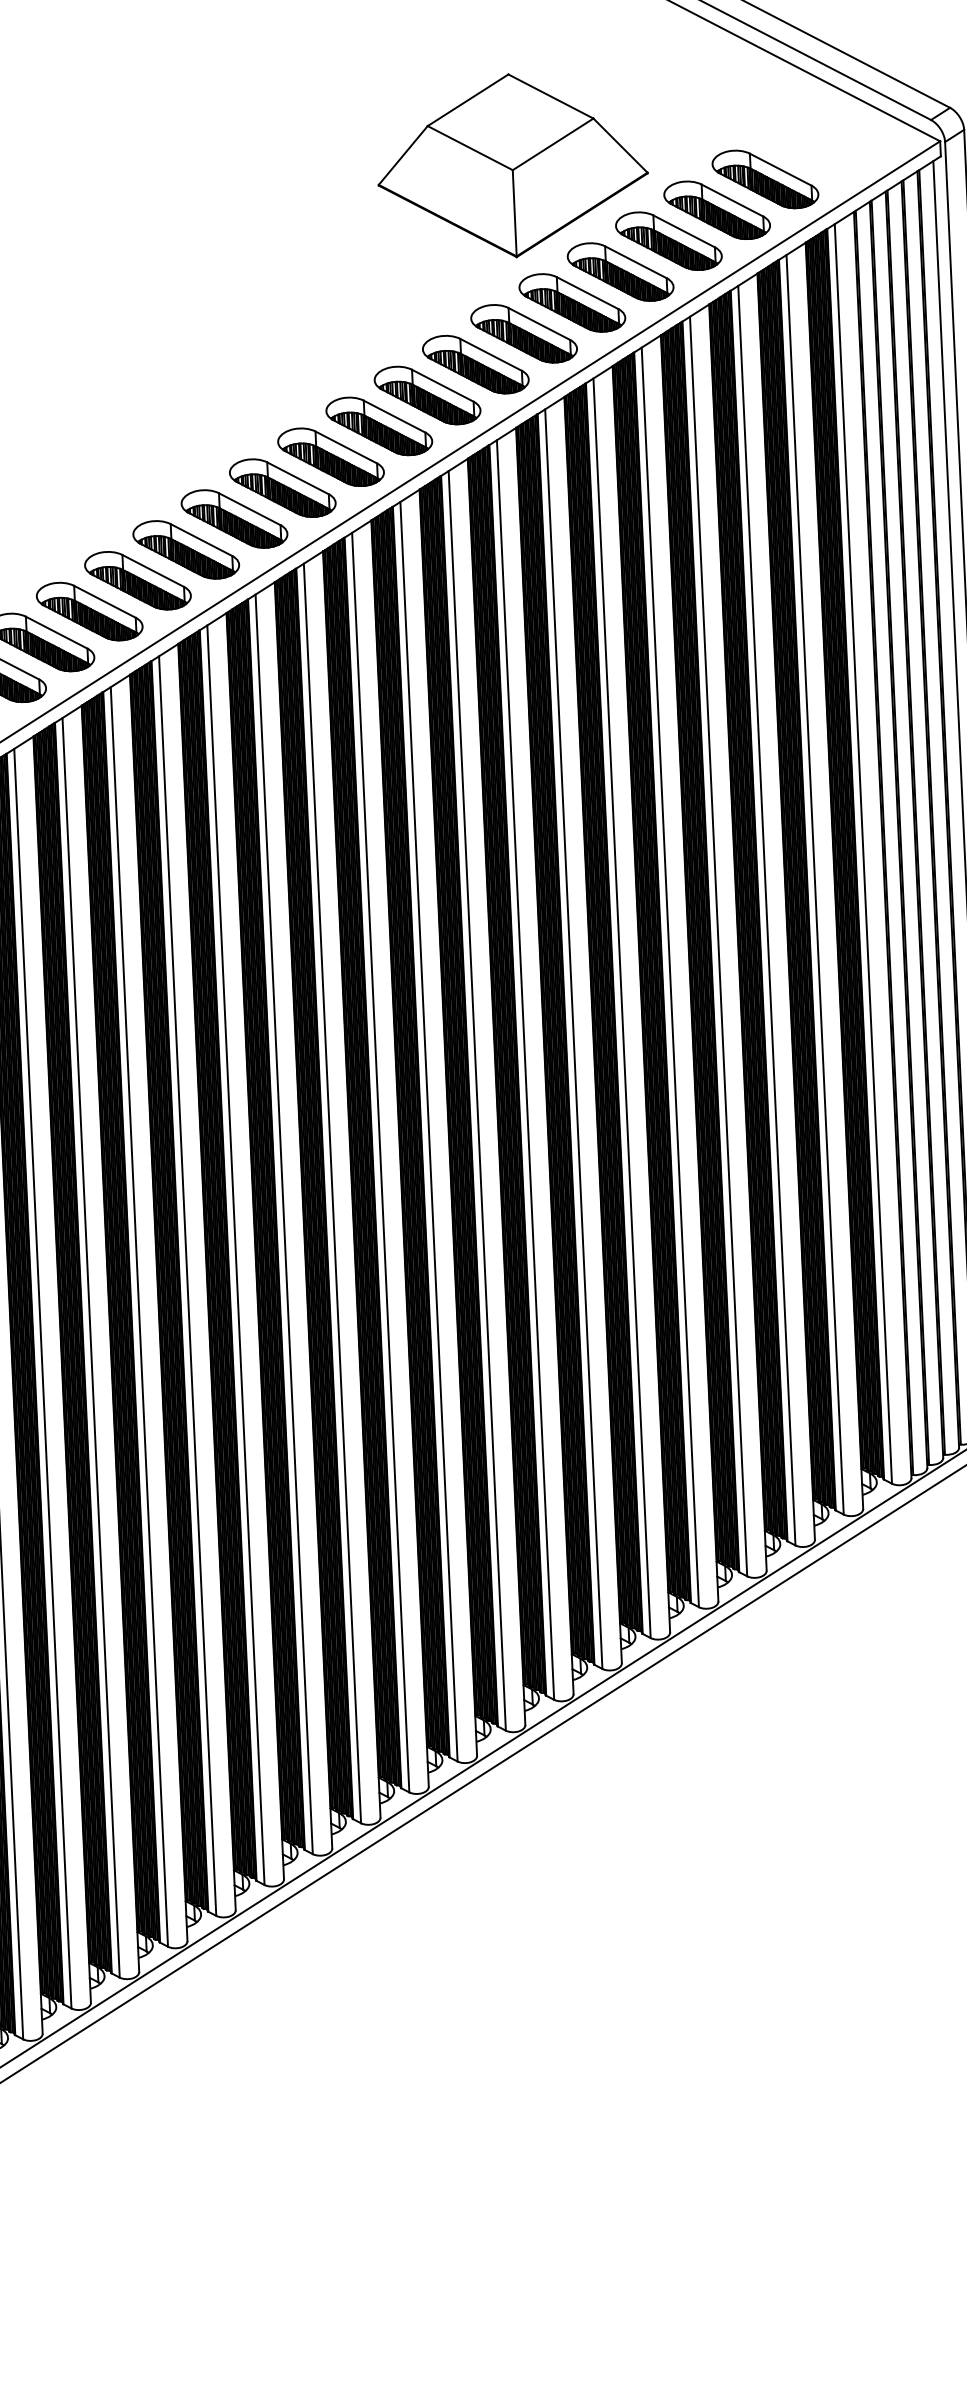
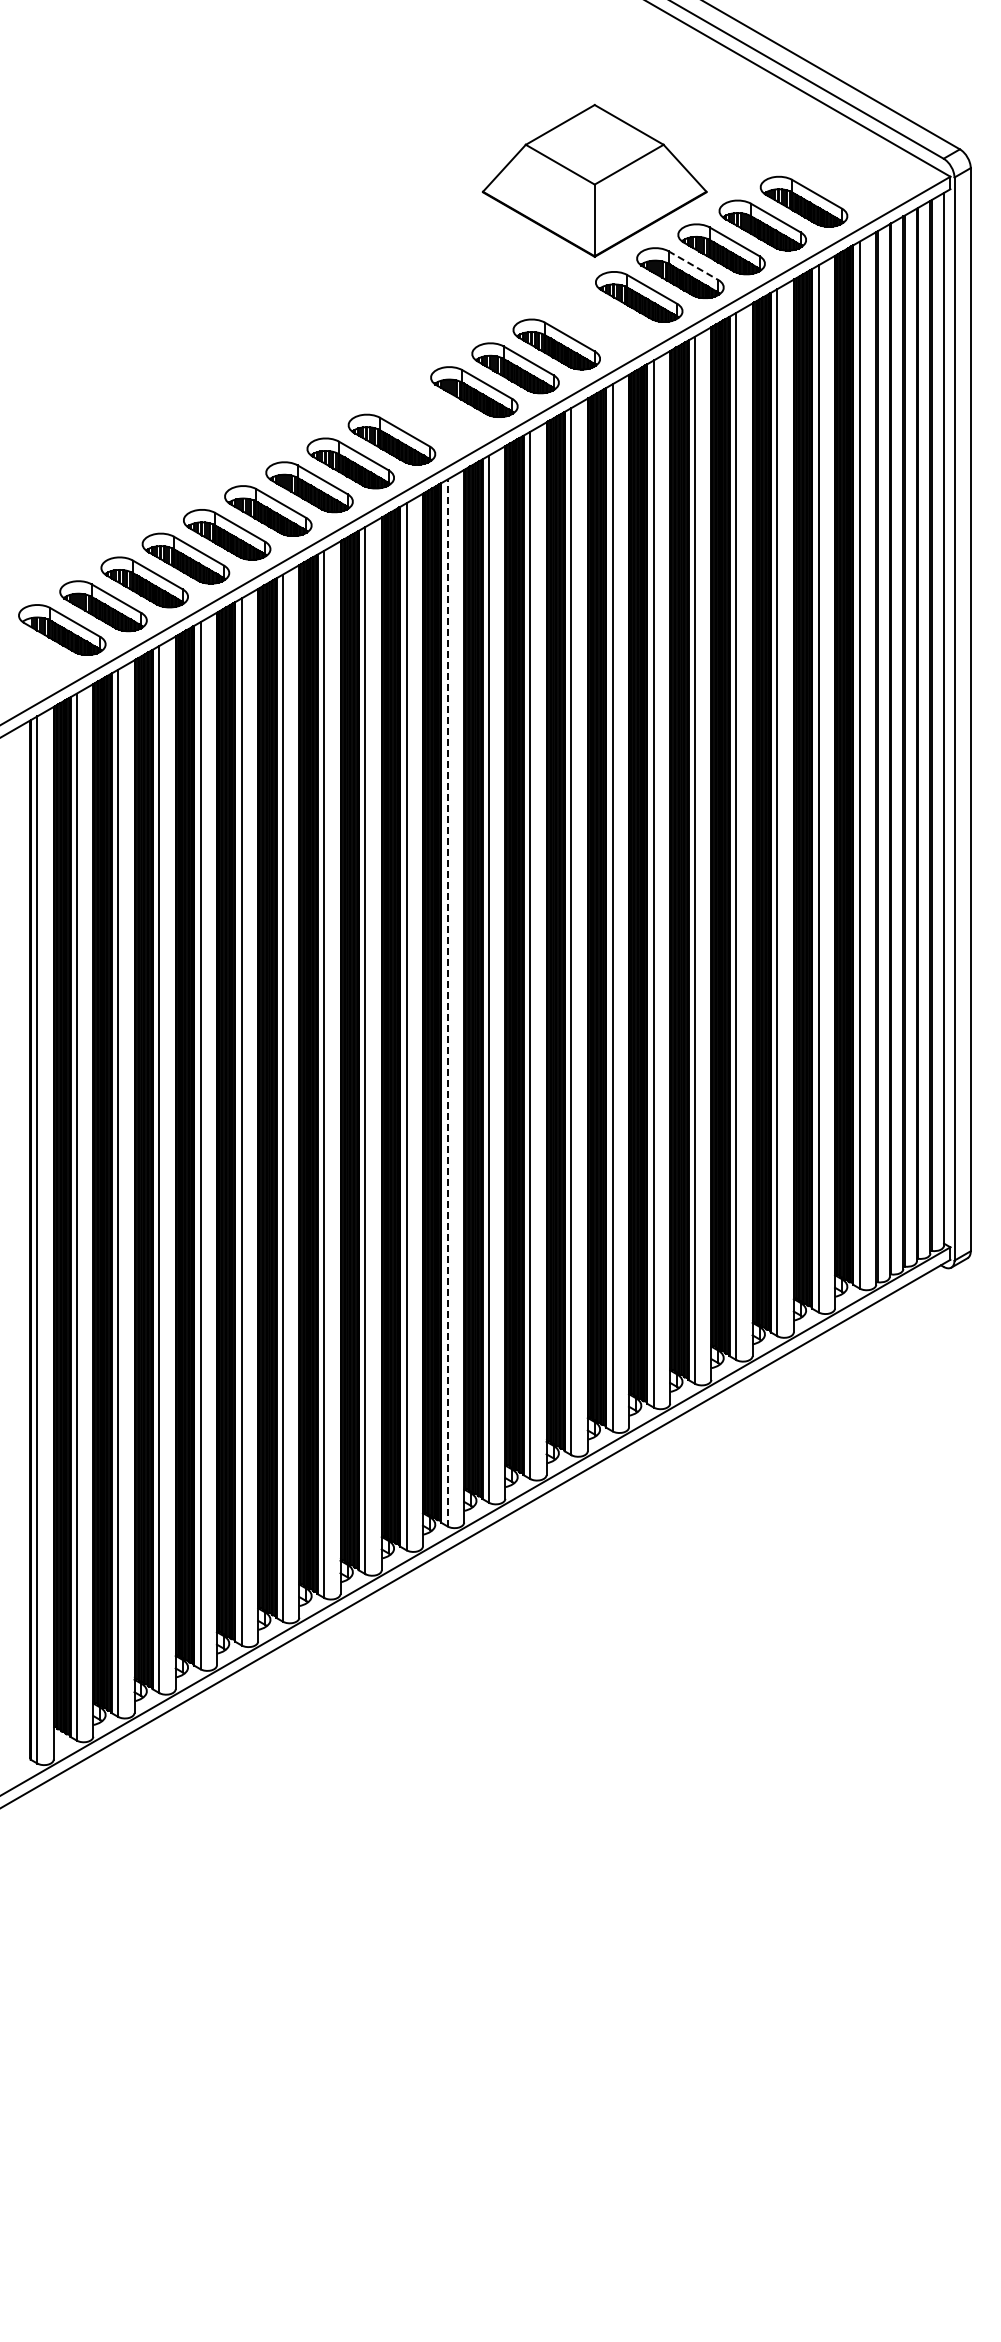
line: (635, 262) -> (693, 265), solid -> dashed
part: (523, 333) -> (597, 320), removed
part: (331, 456) -> (433, 415), removed
line: (380, 1163) -> (447, 1003), solid -> dashed

